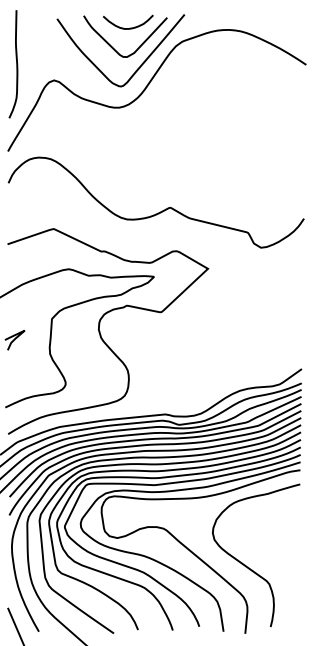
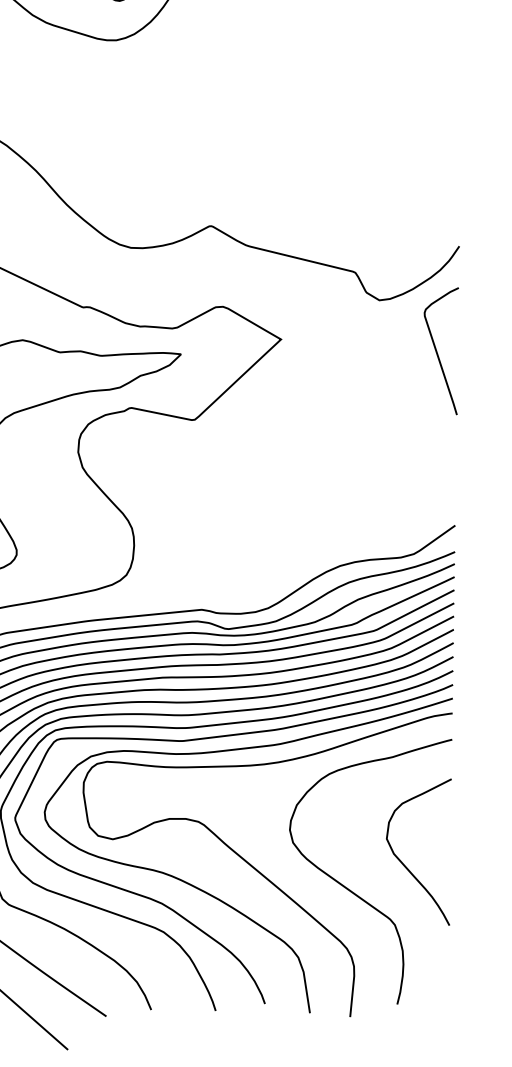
curve: (292, 274) -> (437, 349), added
curve: (275, 551) -> (406, 864), added

